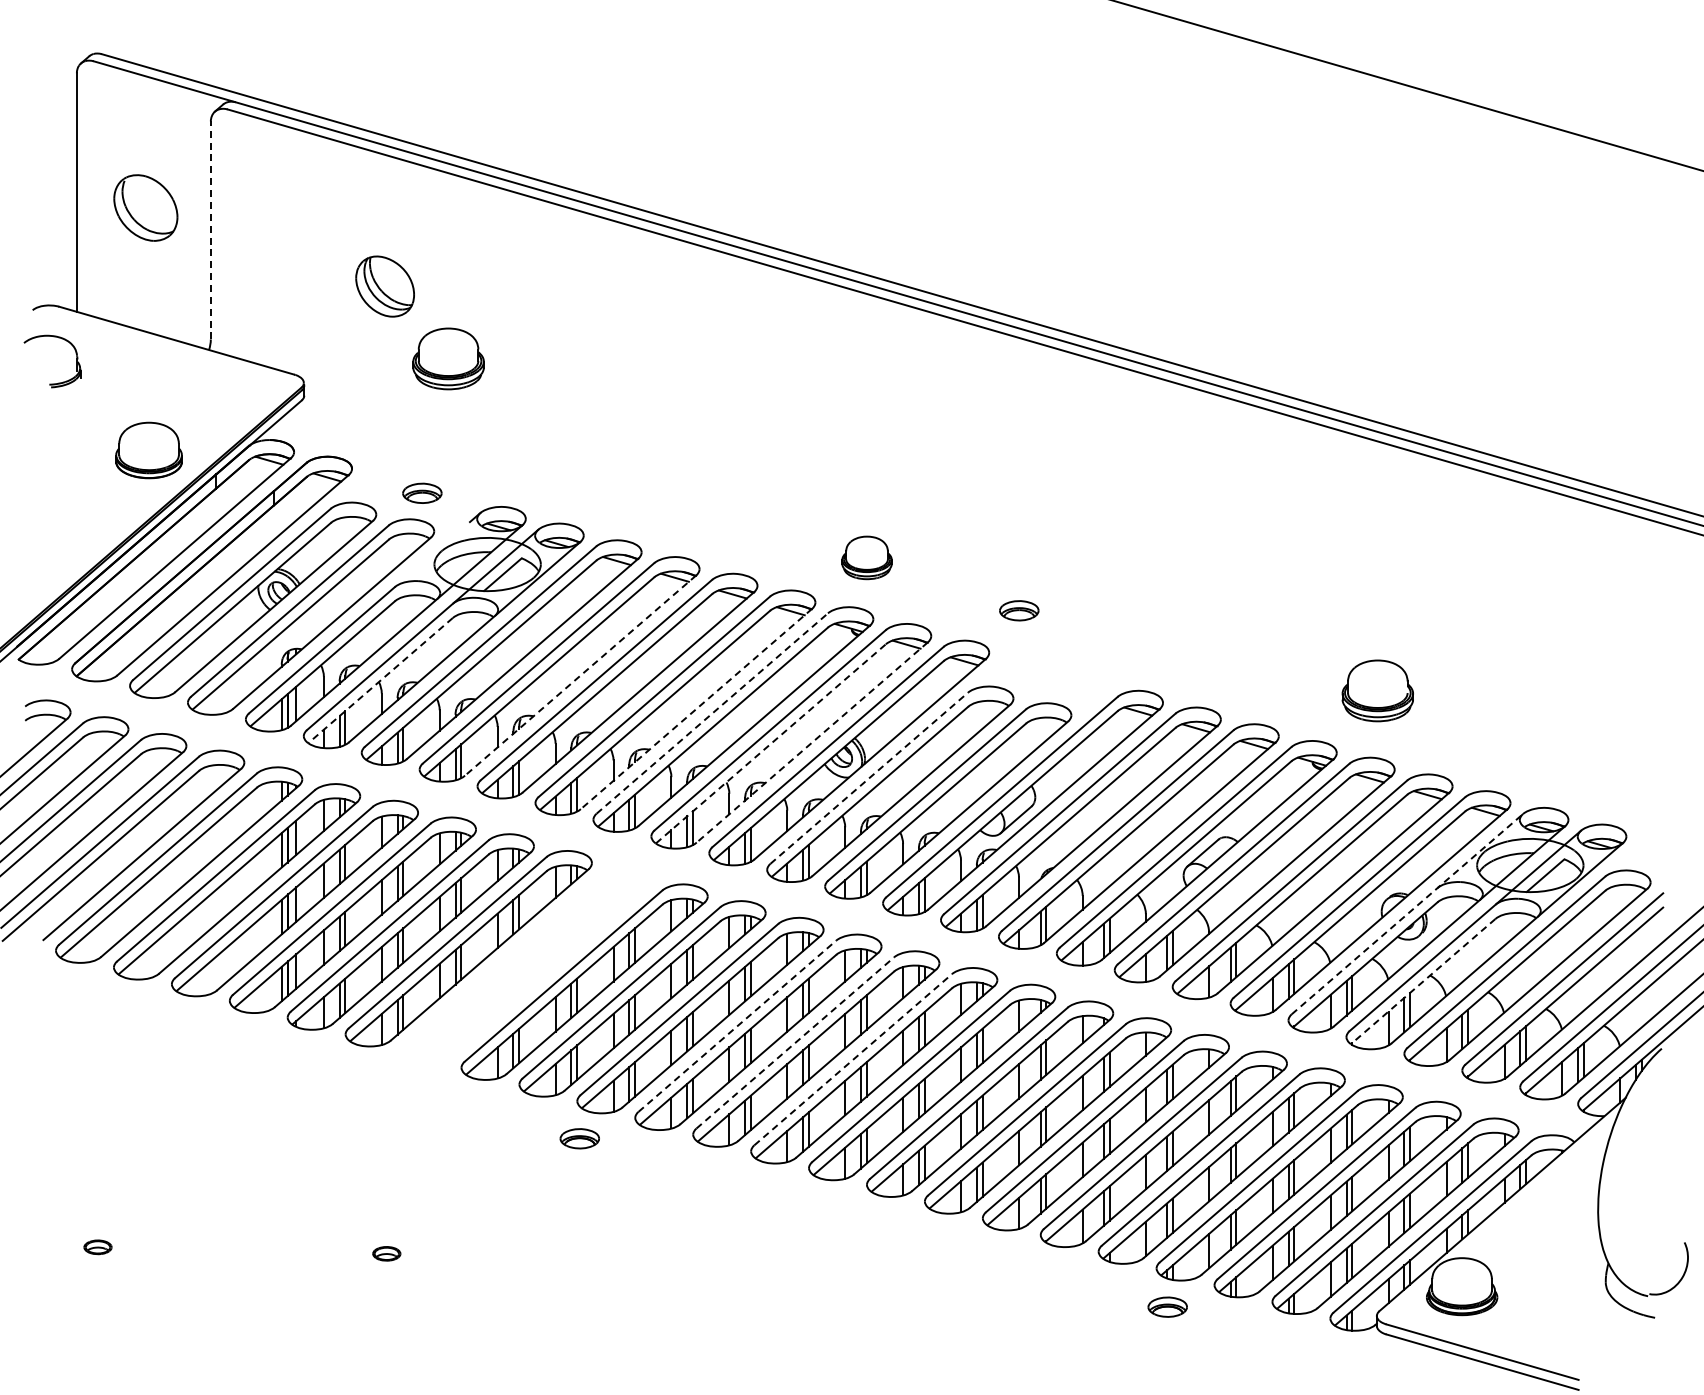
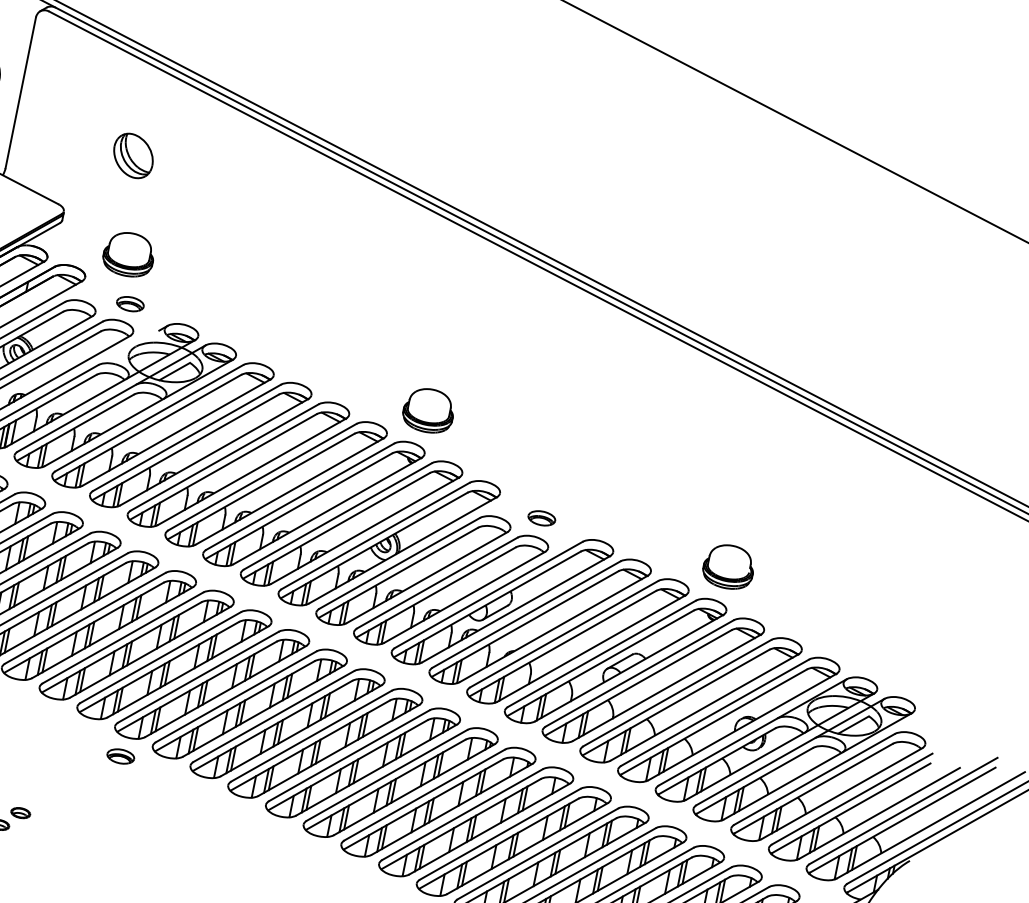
line: (210, 229) -> (20, 92), dashed -> solid
part: (448, 358) -> (129, 254), moved
part: (866, 557) -> (428, 410), size x1.43
part: (1019, 610) -> (542, 518), moved
line: (580, 675) -> (214, 452), dashed -> solid
line: (380, 680) -> (75, 427), dashed -> solid
part: (1377, 690) -> (728, 566), moved
line: (696, 708) -> (289, 491), dashed -> solid
line: (712, 713) -> (300, 496), dashed -> solid
line: (812, 742) -> (365, 530), dashed -> solid
line: (771, 743) -> (336, 525), dashed -> solid
line: (869, 778) -> (399, 563), dashed -> solid
line: (1407, 914) -> (752, 732), dashed -> solid
part: (526, 965) -> (136, 645), added
line: (1422, 981) -> (753, 781), dashed -> solid
line: (737, 1026) -> (273, 716), dashed -> solid
line: (795, 1043) -> (311, 736), dashed -> solid
line: (853, 1059) -> (349, 755), dashed -> solid
part: (579, 1138) -> (120, 756), moved
part: (412, 1231) -> (20, 813), added

